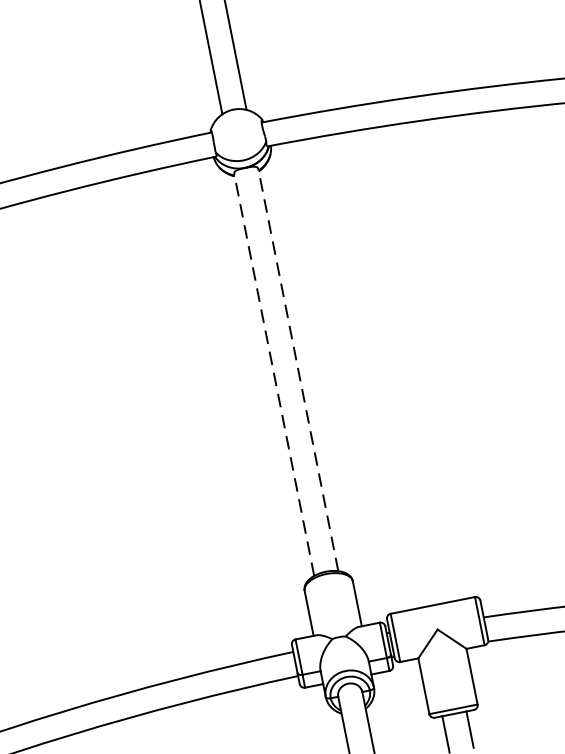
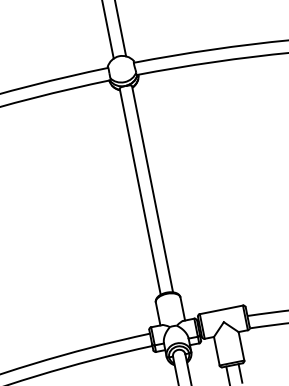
line: (298, 370) -> (152, 189), dashed -> solid
line: (274, 374) -> (140, 191), dashed -> solid

